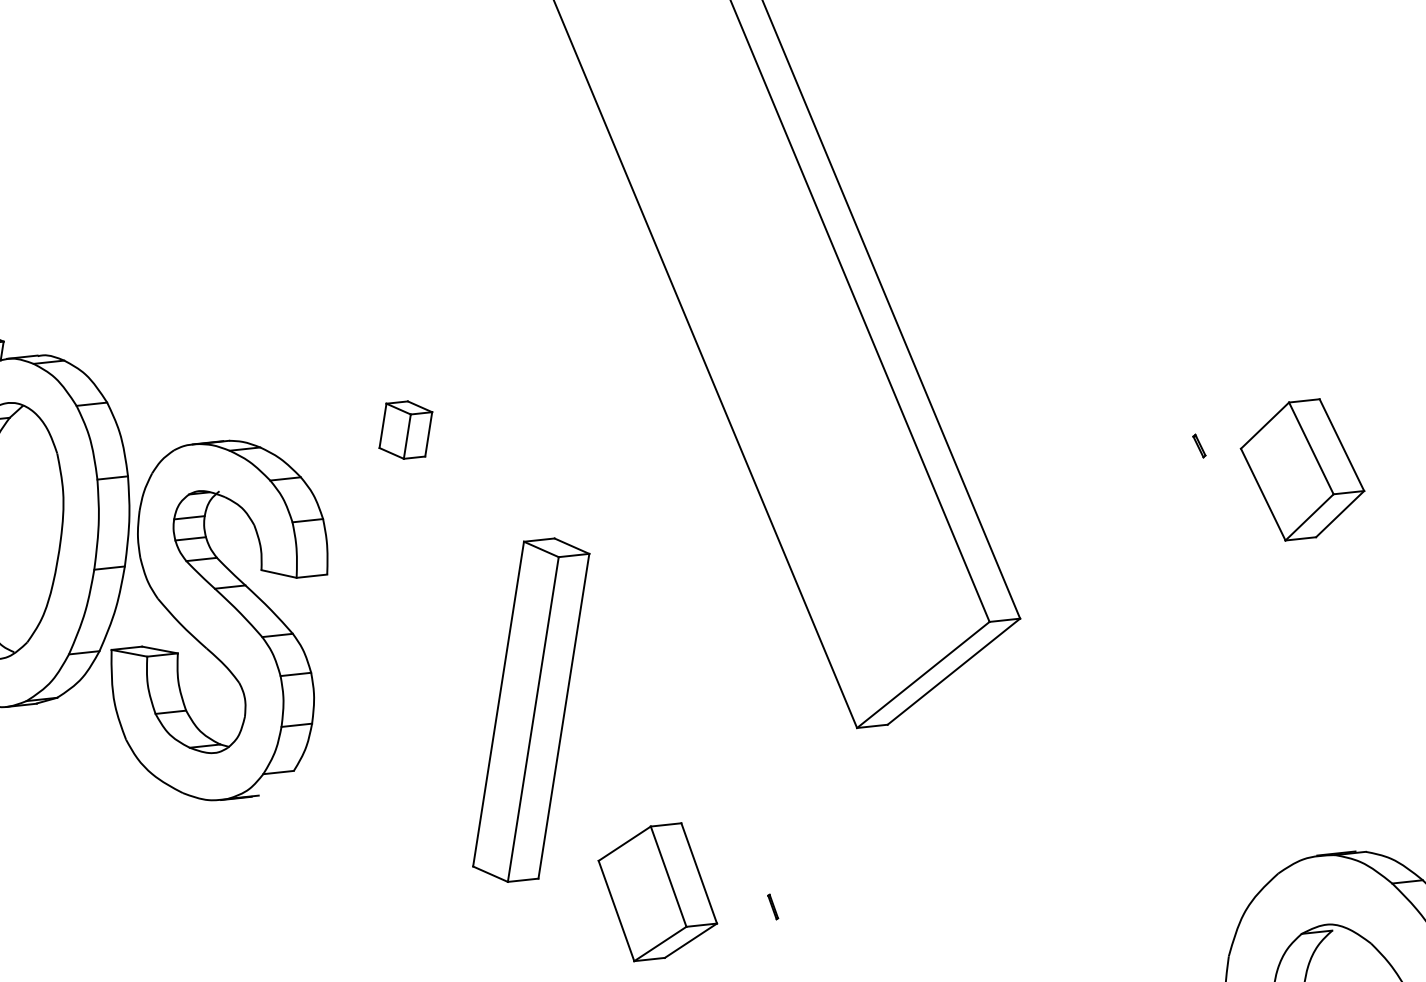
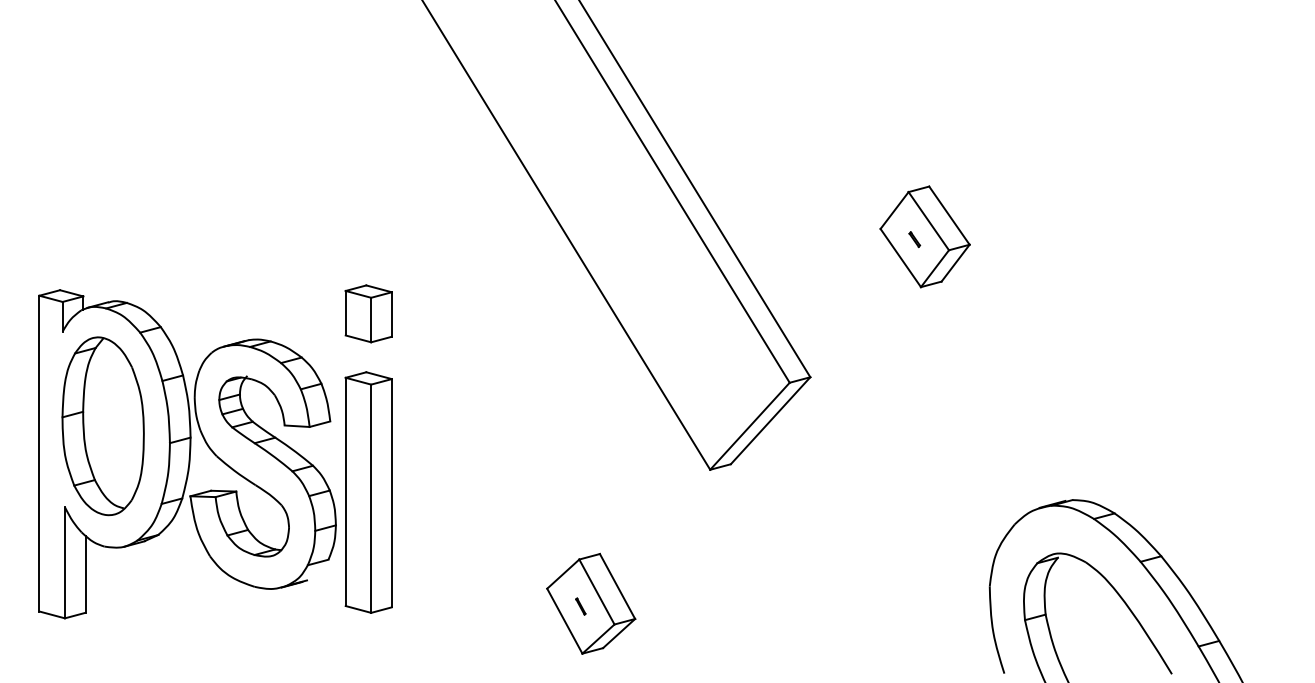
part: (405, 429) -> (368, 313), size x1.43
part: (1301, 469) -> (924, 236), moved
part: (530, 710) -> (368, 492), moved
line: (772, 906) -> (580, 606), moved

